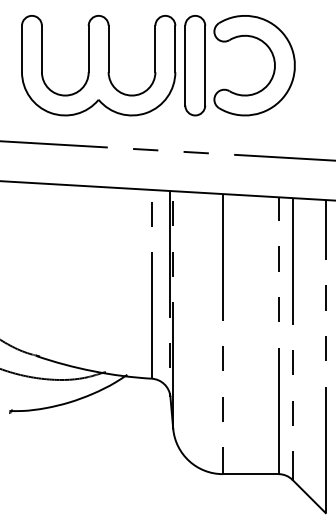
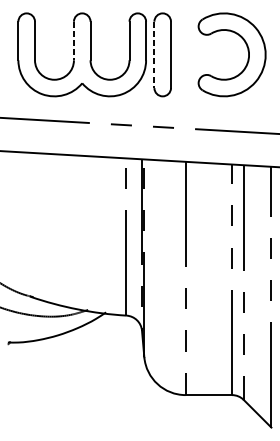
line: (88, 49) -> (73, 41), solid -> dashed
part: (273, 62) -> (247, 52), moved
line: (185, 65) -> (154, 54), solid -> dashed

